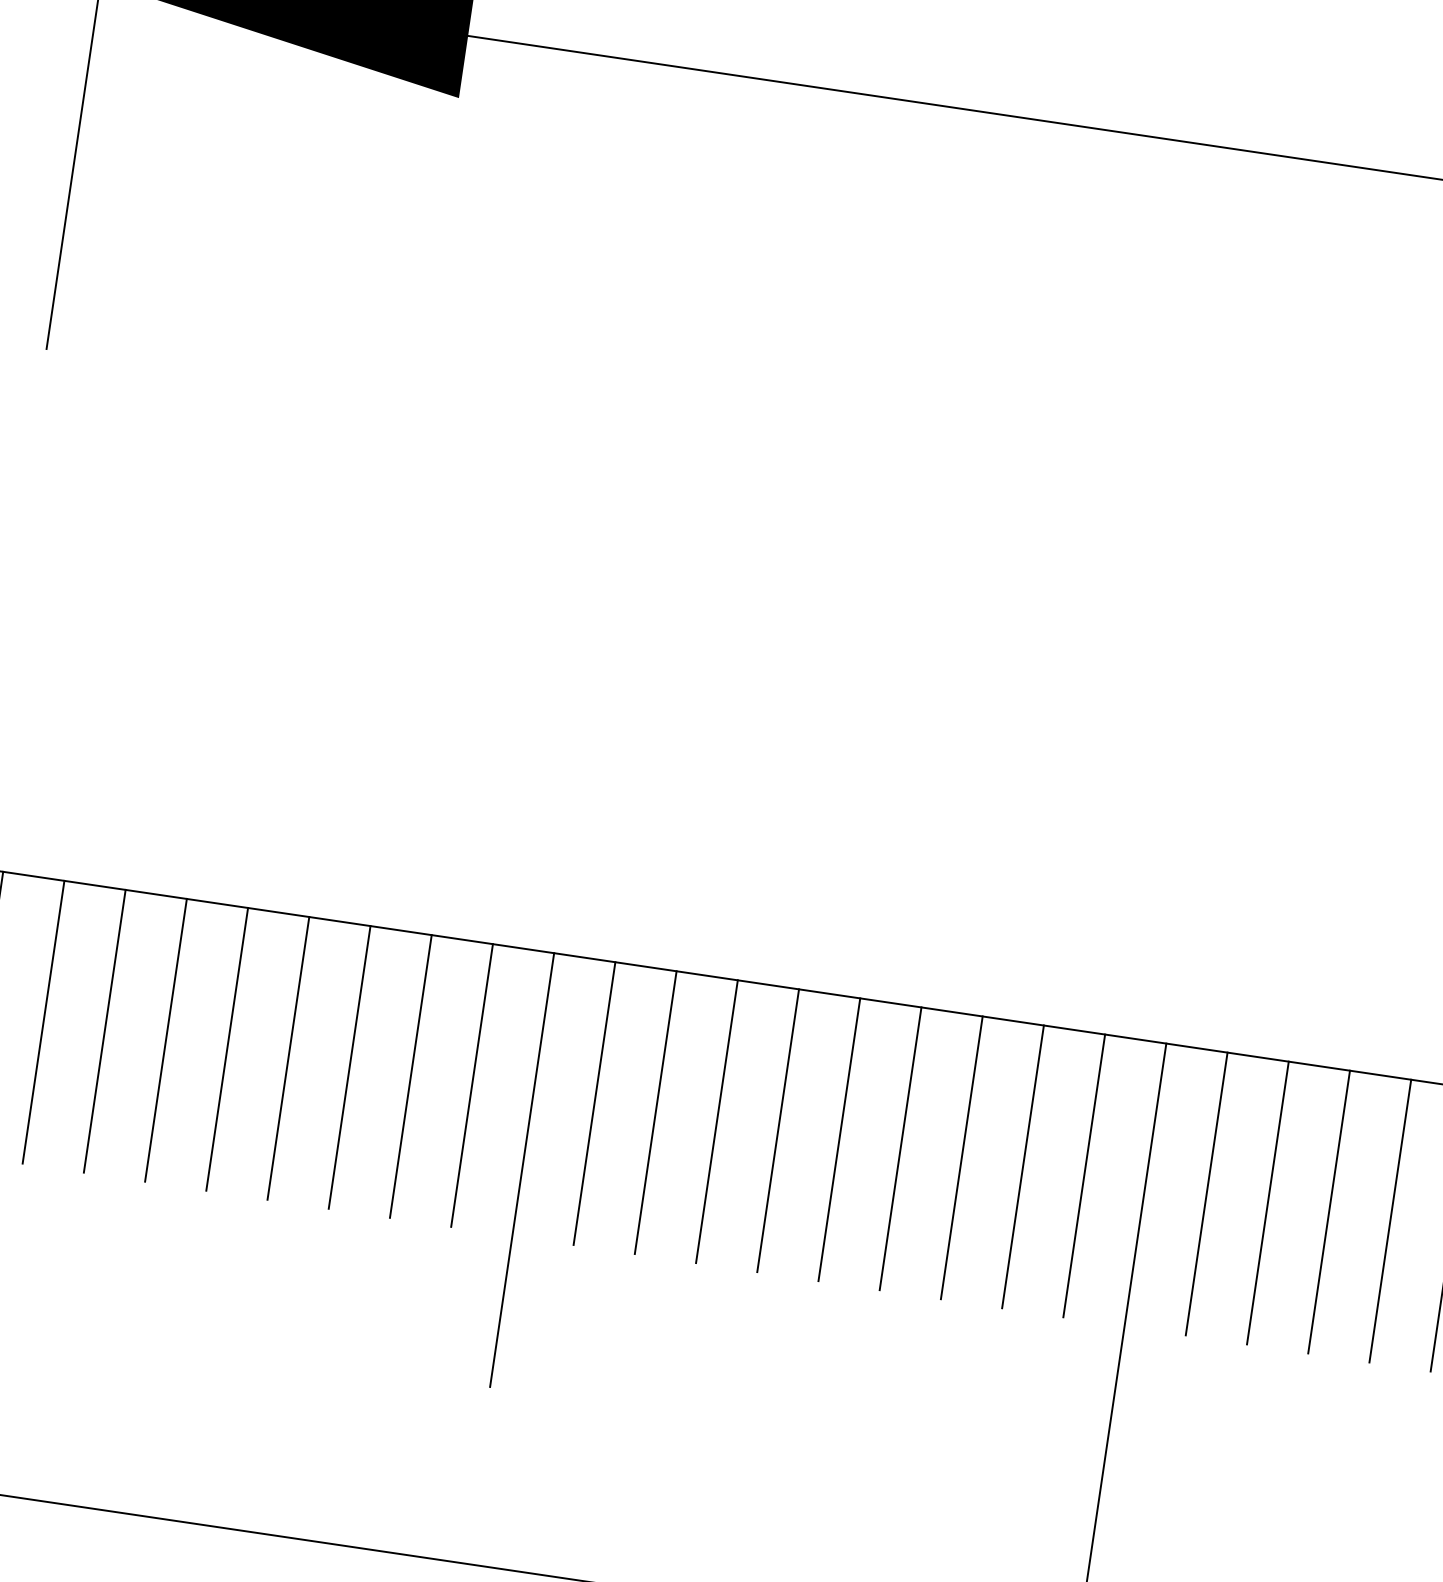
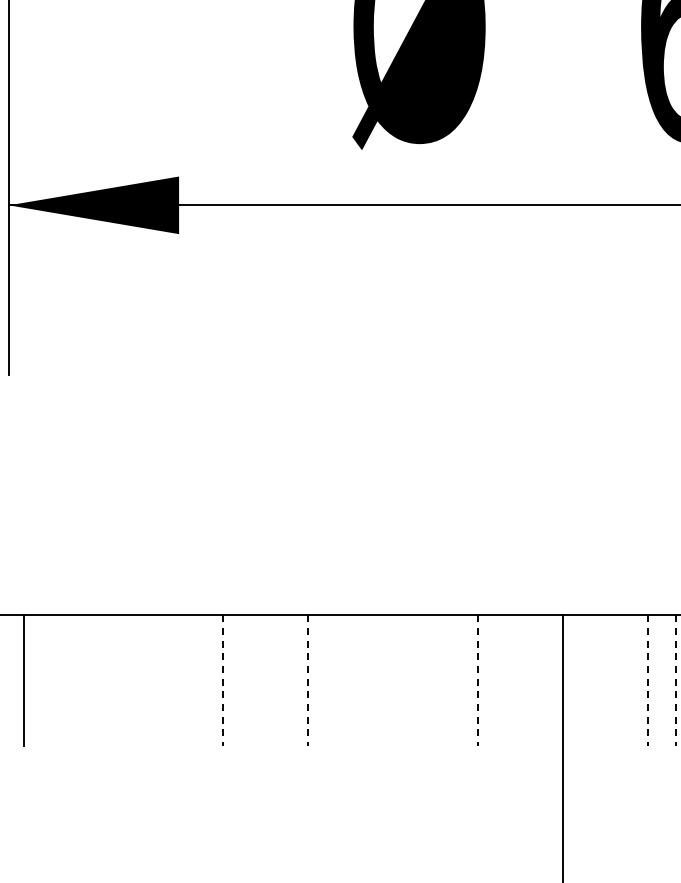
line: (43, 1021) -> (52, 680), removed
line: (105, 1030) -> (81, 680), removed
line: (166, 1039) -> (109, 680), removed
line: (226, 1048) -> (137, 680), removed
line: (289, 1057) -> (166, 680), removed
line: (349, 1066) -> (194, 680), removed
line: (410, 1077) -> (222, 681), solid -> dashed
line: (472, 1084) -> (251, 680), removed
line: (593, 1104) -> (307, 681), solid -> dashed
line: (656, 1111) -> (336, 680), removed
line: (716, 1120) -> (364, 680), removed
line: (777, 1129) -> (392, 680), removed
line: (839, 1139) -> (421, 680), removed
line: (900, 1147) -> (449, 680), removed
line: (960, 1159) -> (477, 681), solid -> dashed
line: (1023, 1166) -> (506, 680), removed
line: (522, 1169) -> (279, 715), removed
line: (1083, 1175) -> (534, 680), removed
line: (1206, 1193) -> (591, 680), removed
line: (1267, 1202) -> (619, 680), removed
line: (1329, 1213) -> (648, 681), solid -> dashed
line: (1390, 1222) -> (676, 681), solid -> dashed

